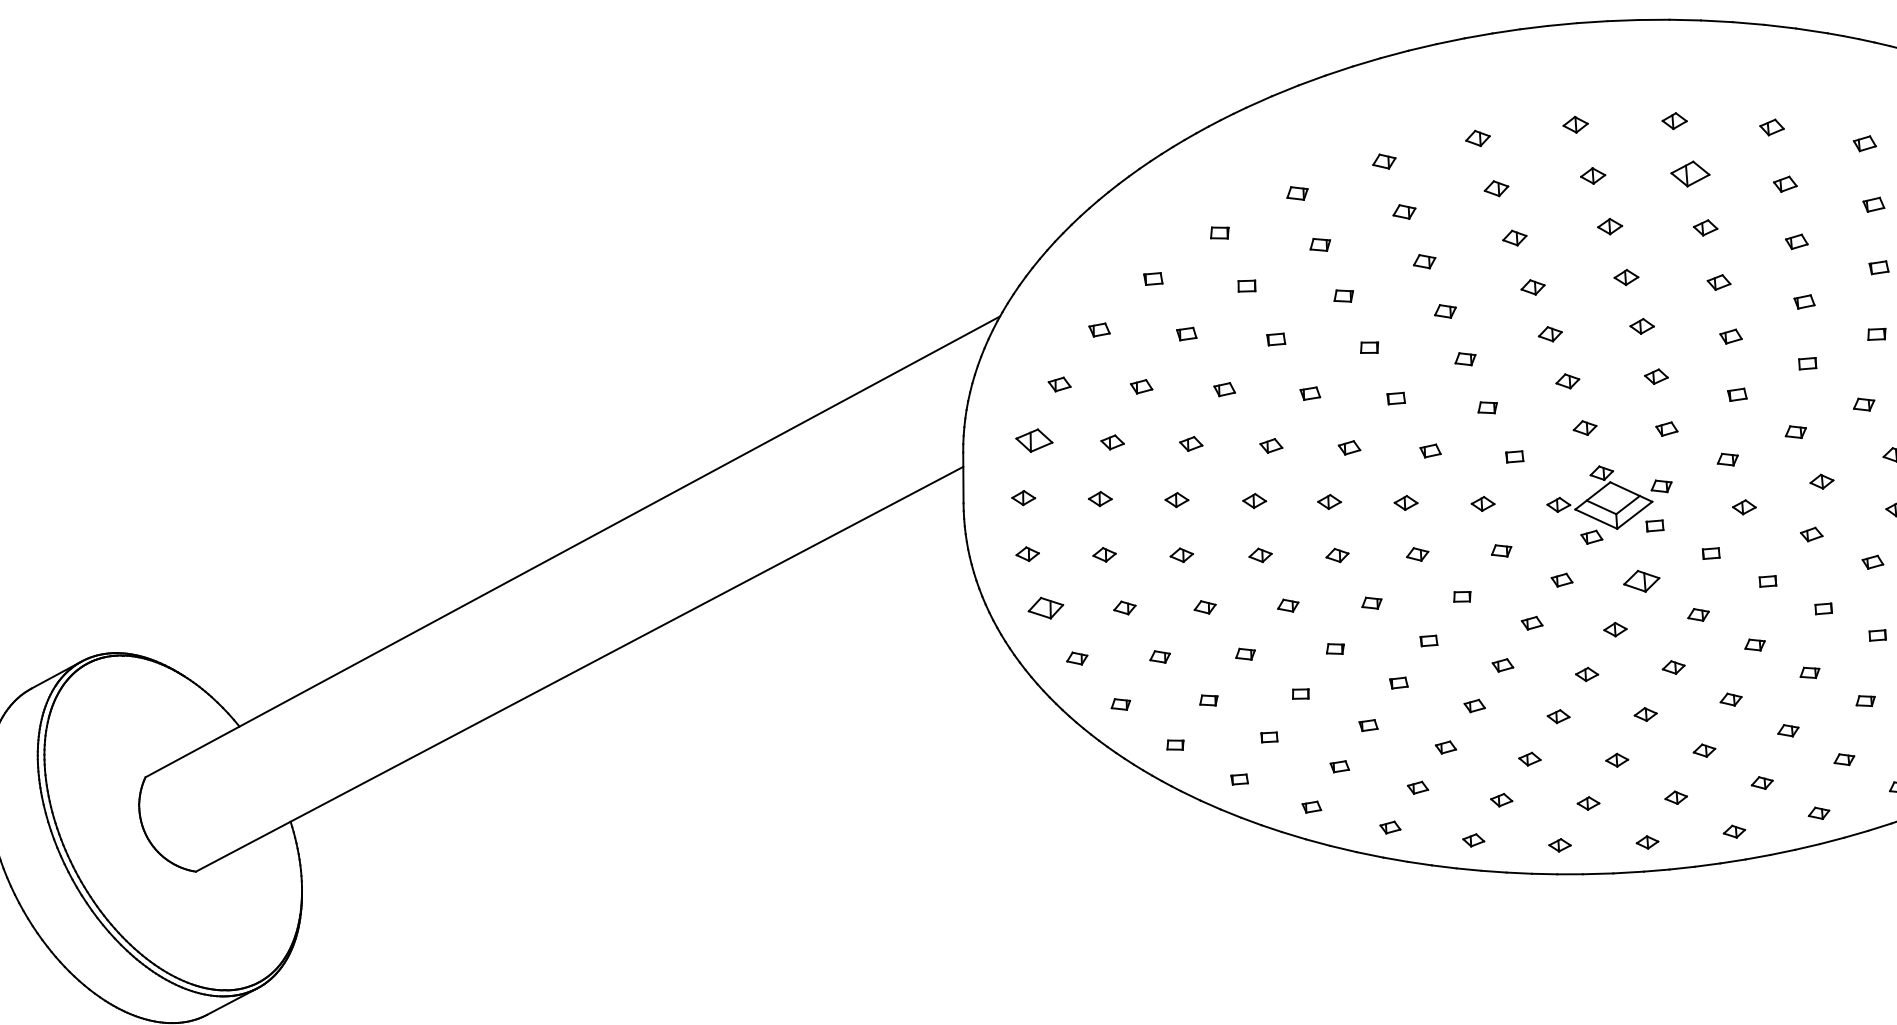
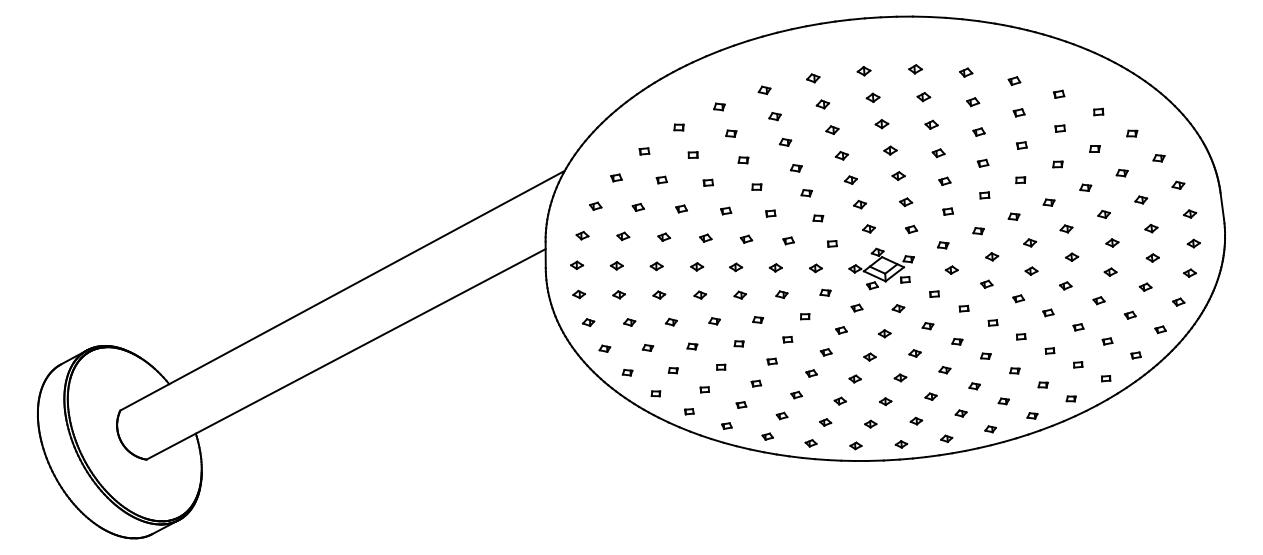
part: (1689, 175) -> (923, 97), size x0.62
part: (1034, 440) -> (582, 235), size x0.62
part: (1641, 581) -> (898, 308), size x0.62
part: (1045, 607) -> (588, 322), size x0.62

